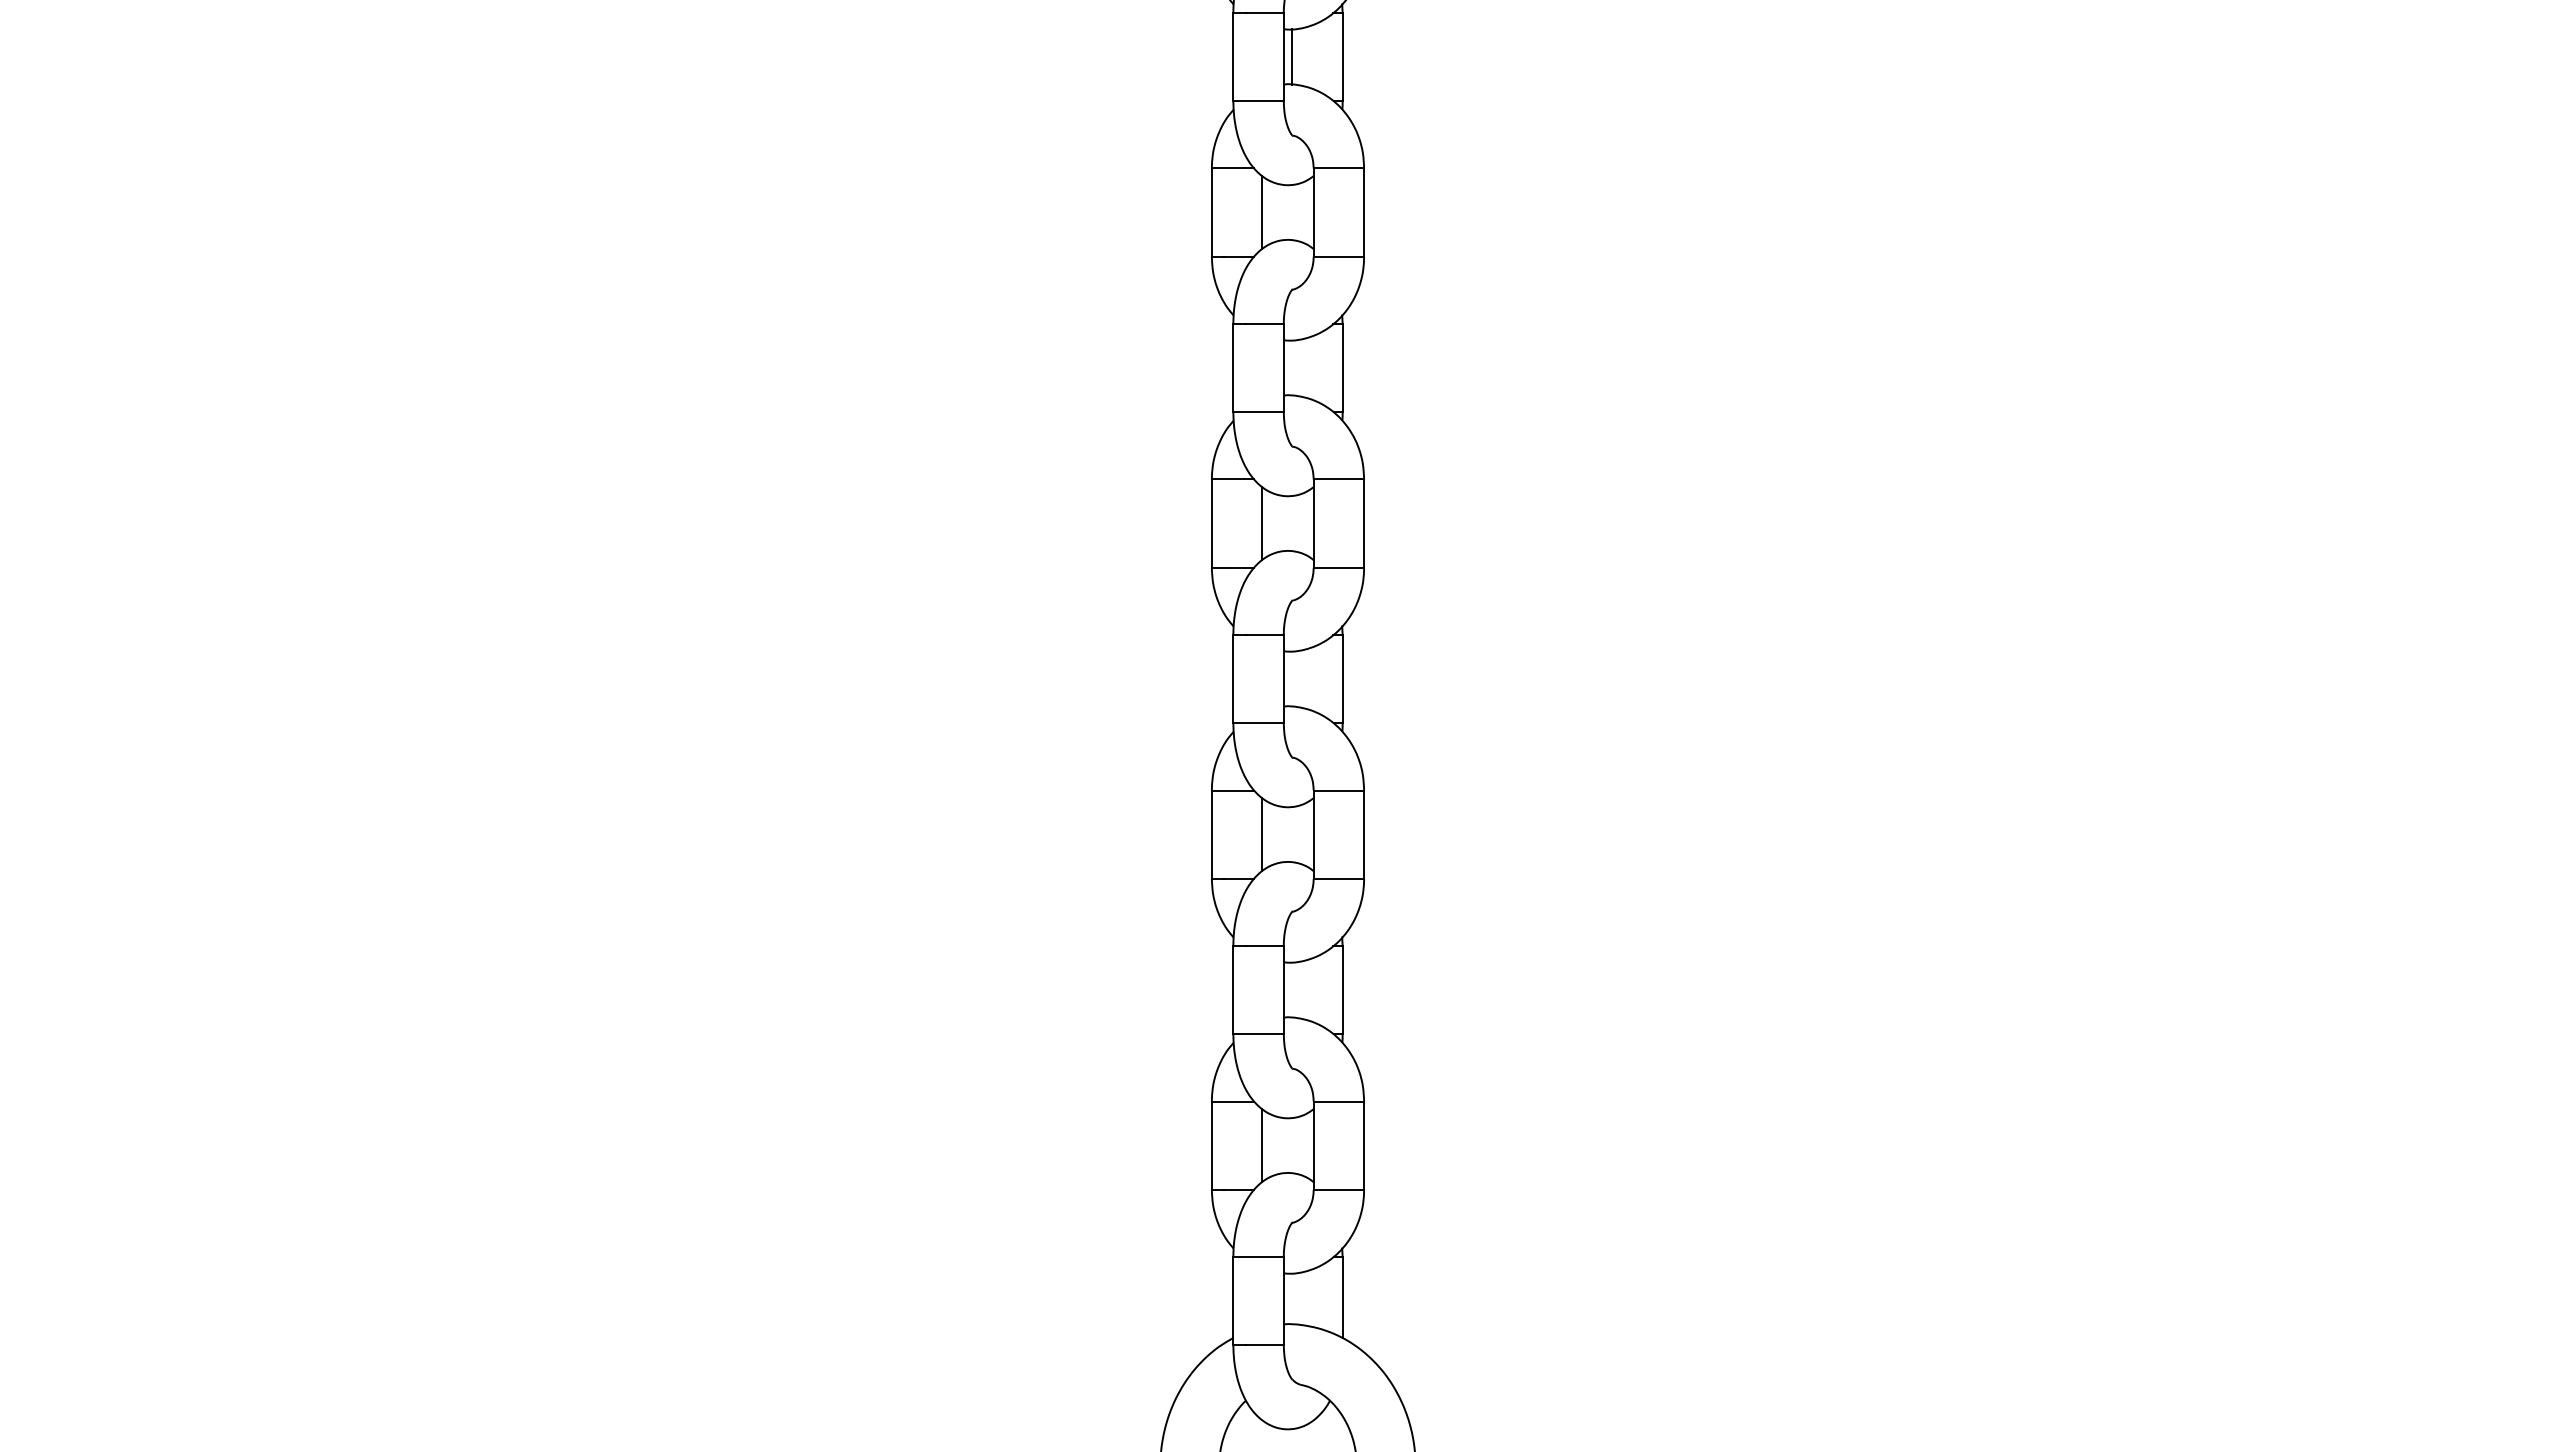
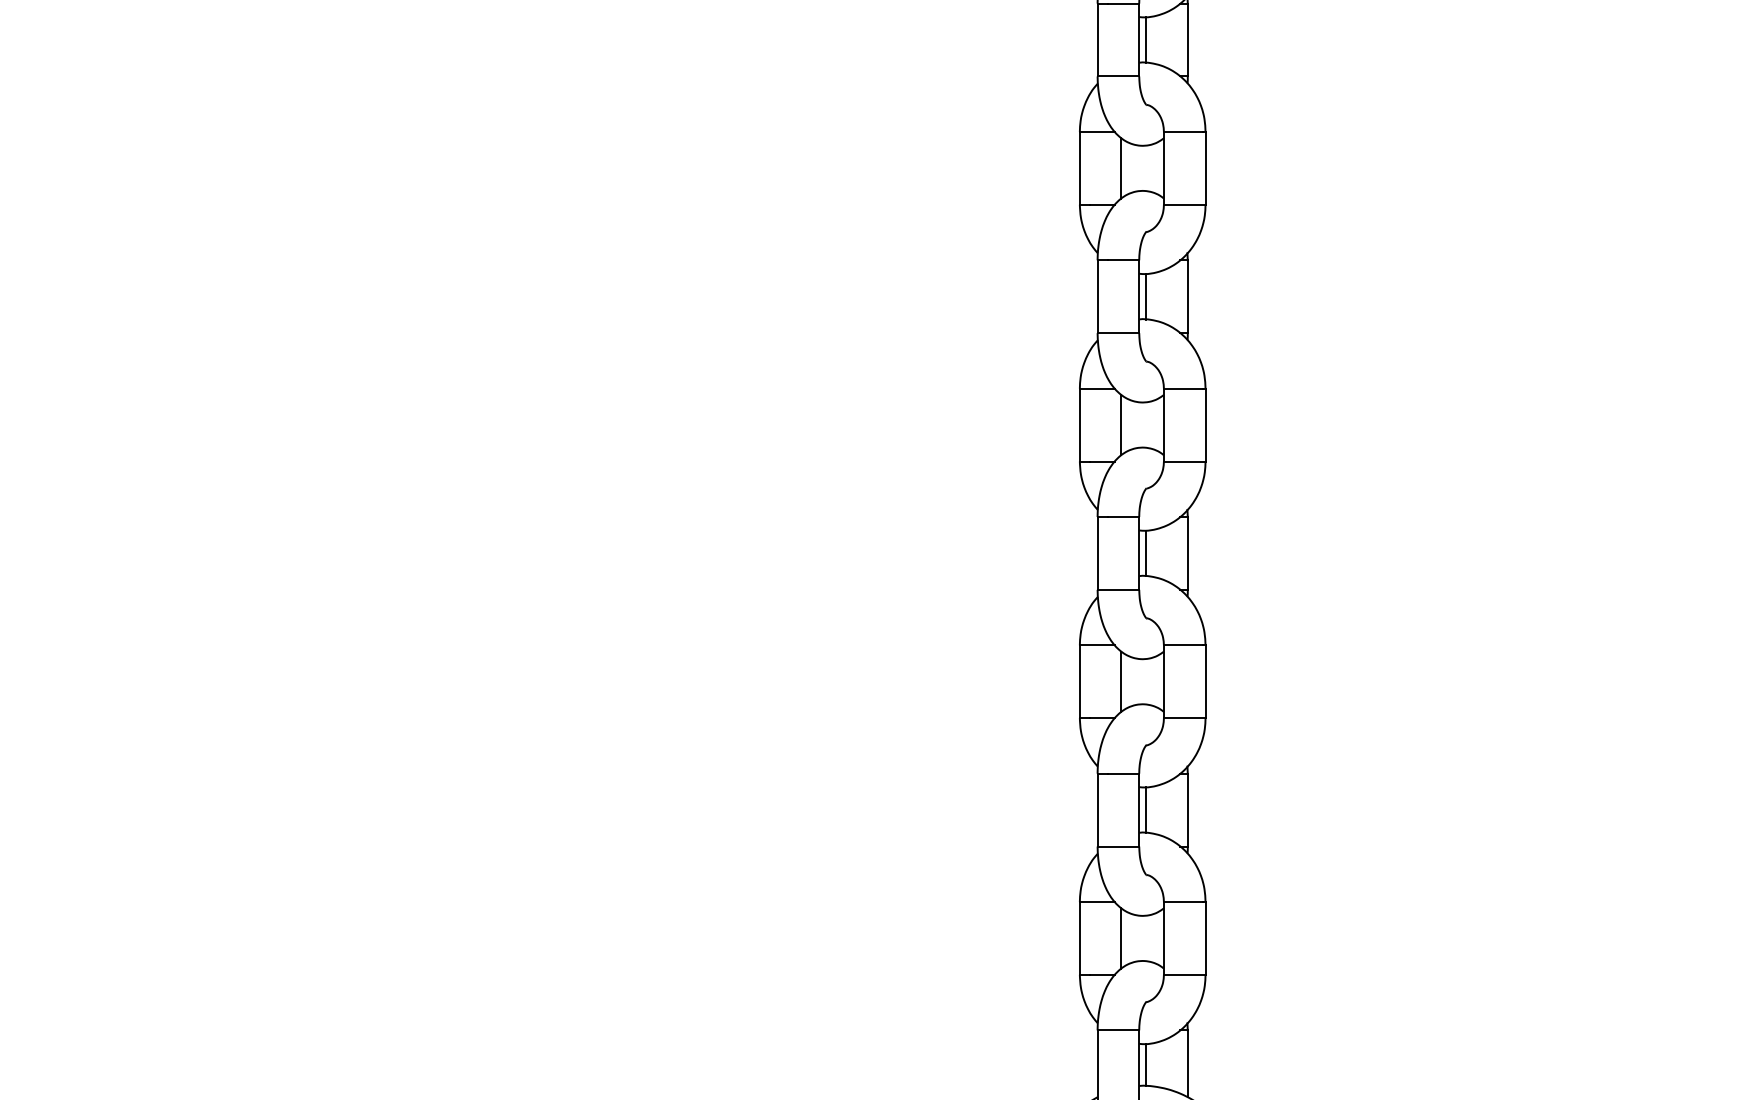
line: (1292, 367) -> (1146, 296), added
line: (1292, 678) -> (1146, 552), added
line: (1292, 989) -> (1146, 809), added
line: (1292, 1298) -> (1146, 1064), added

